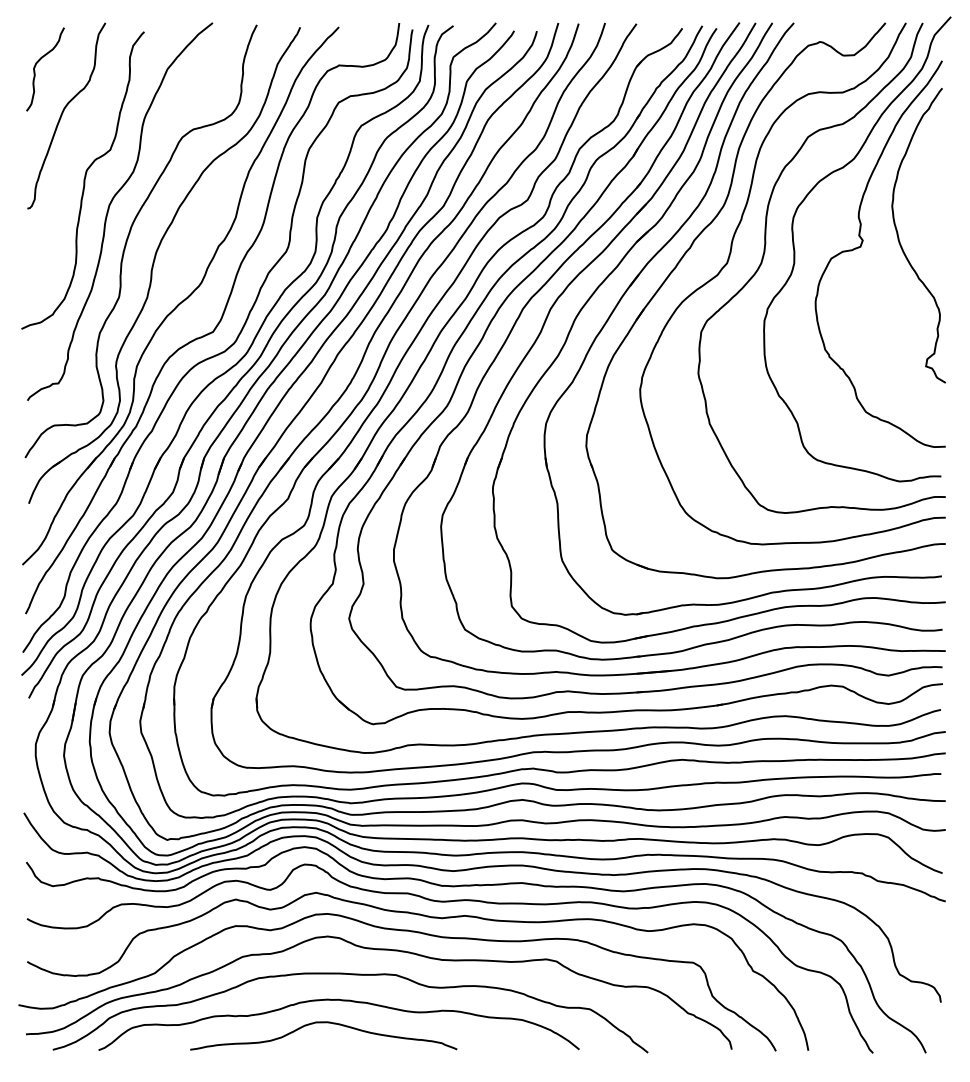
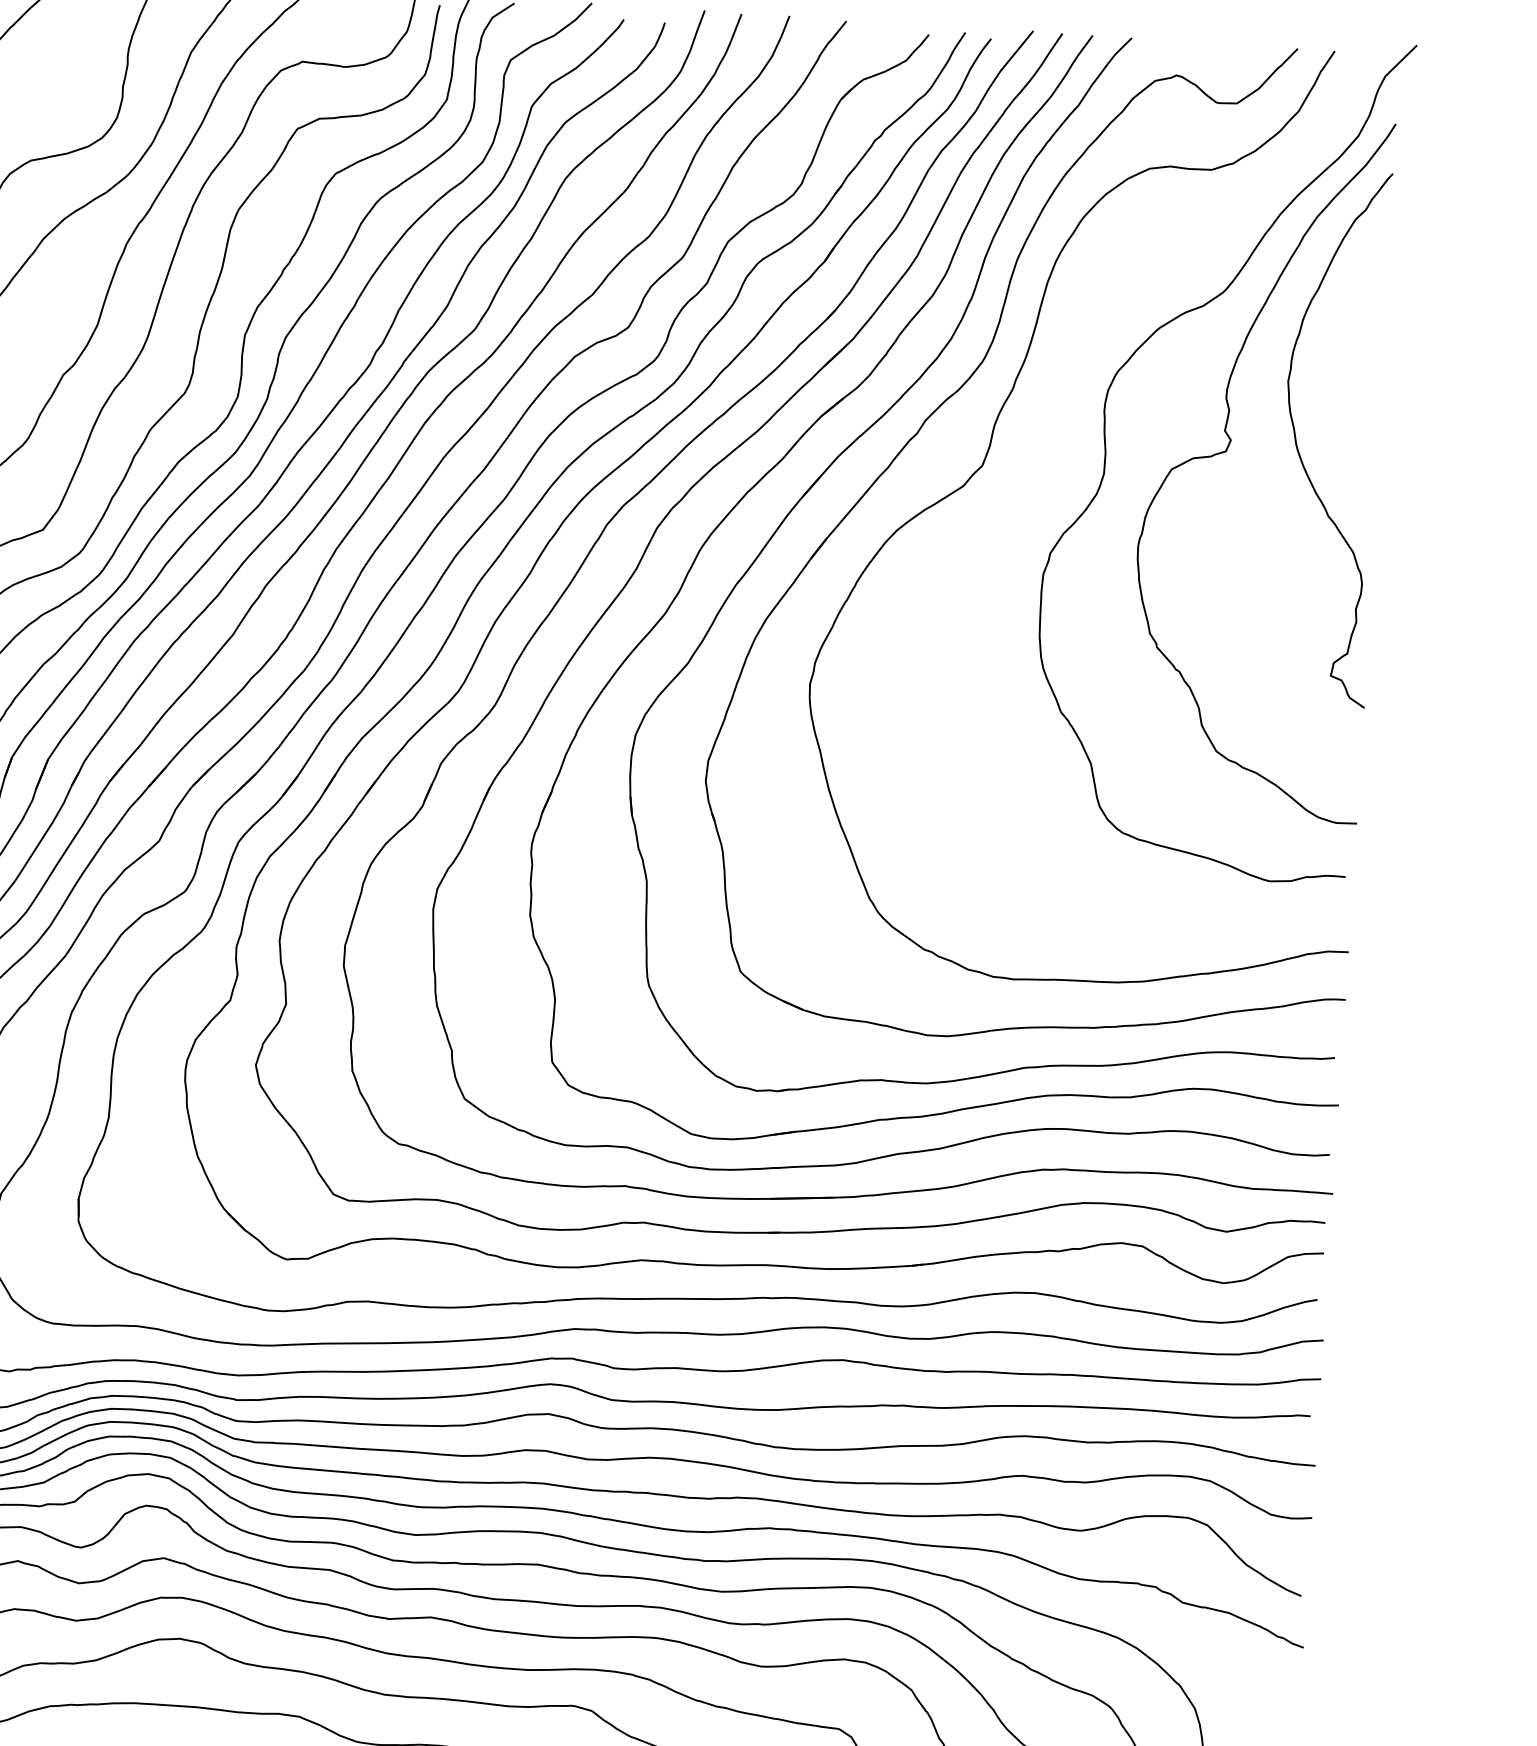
curve: (765, 252) -> (1053, 450), removed

